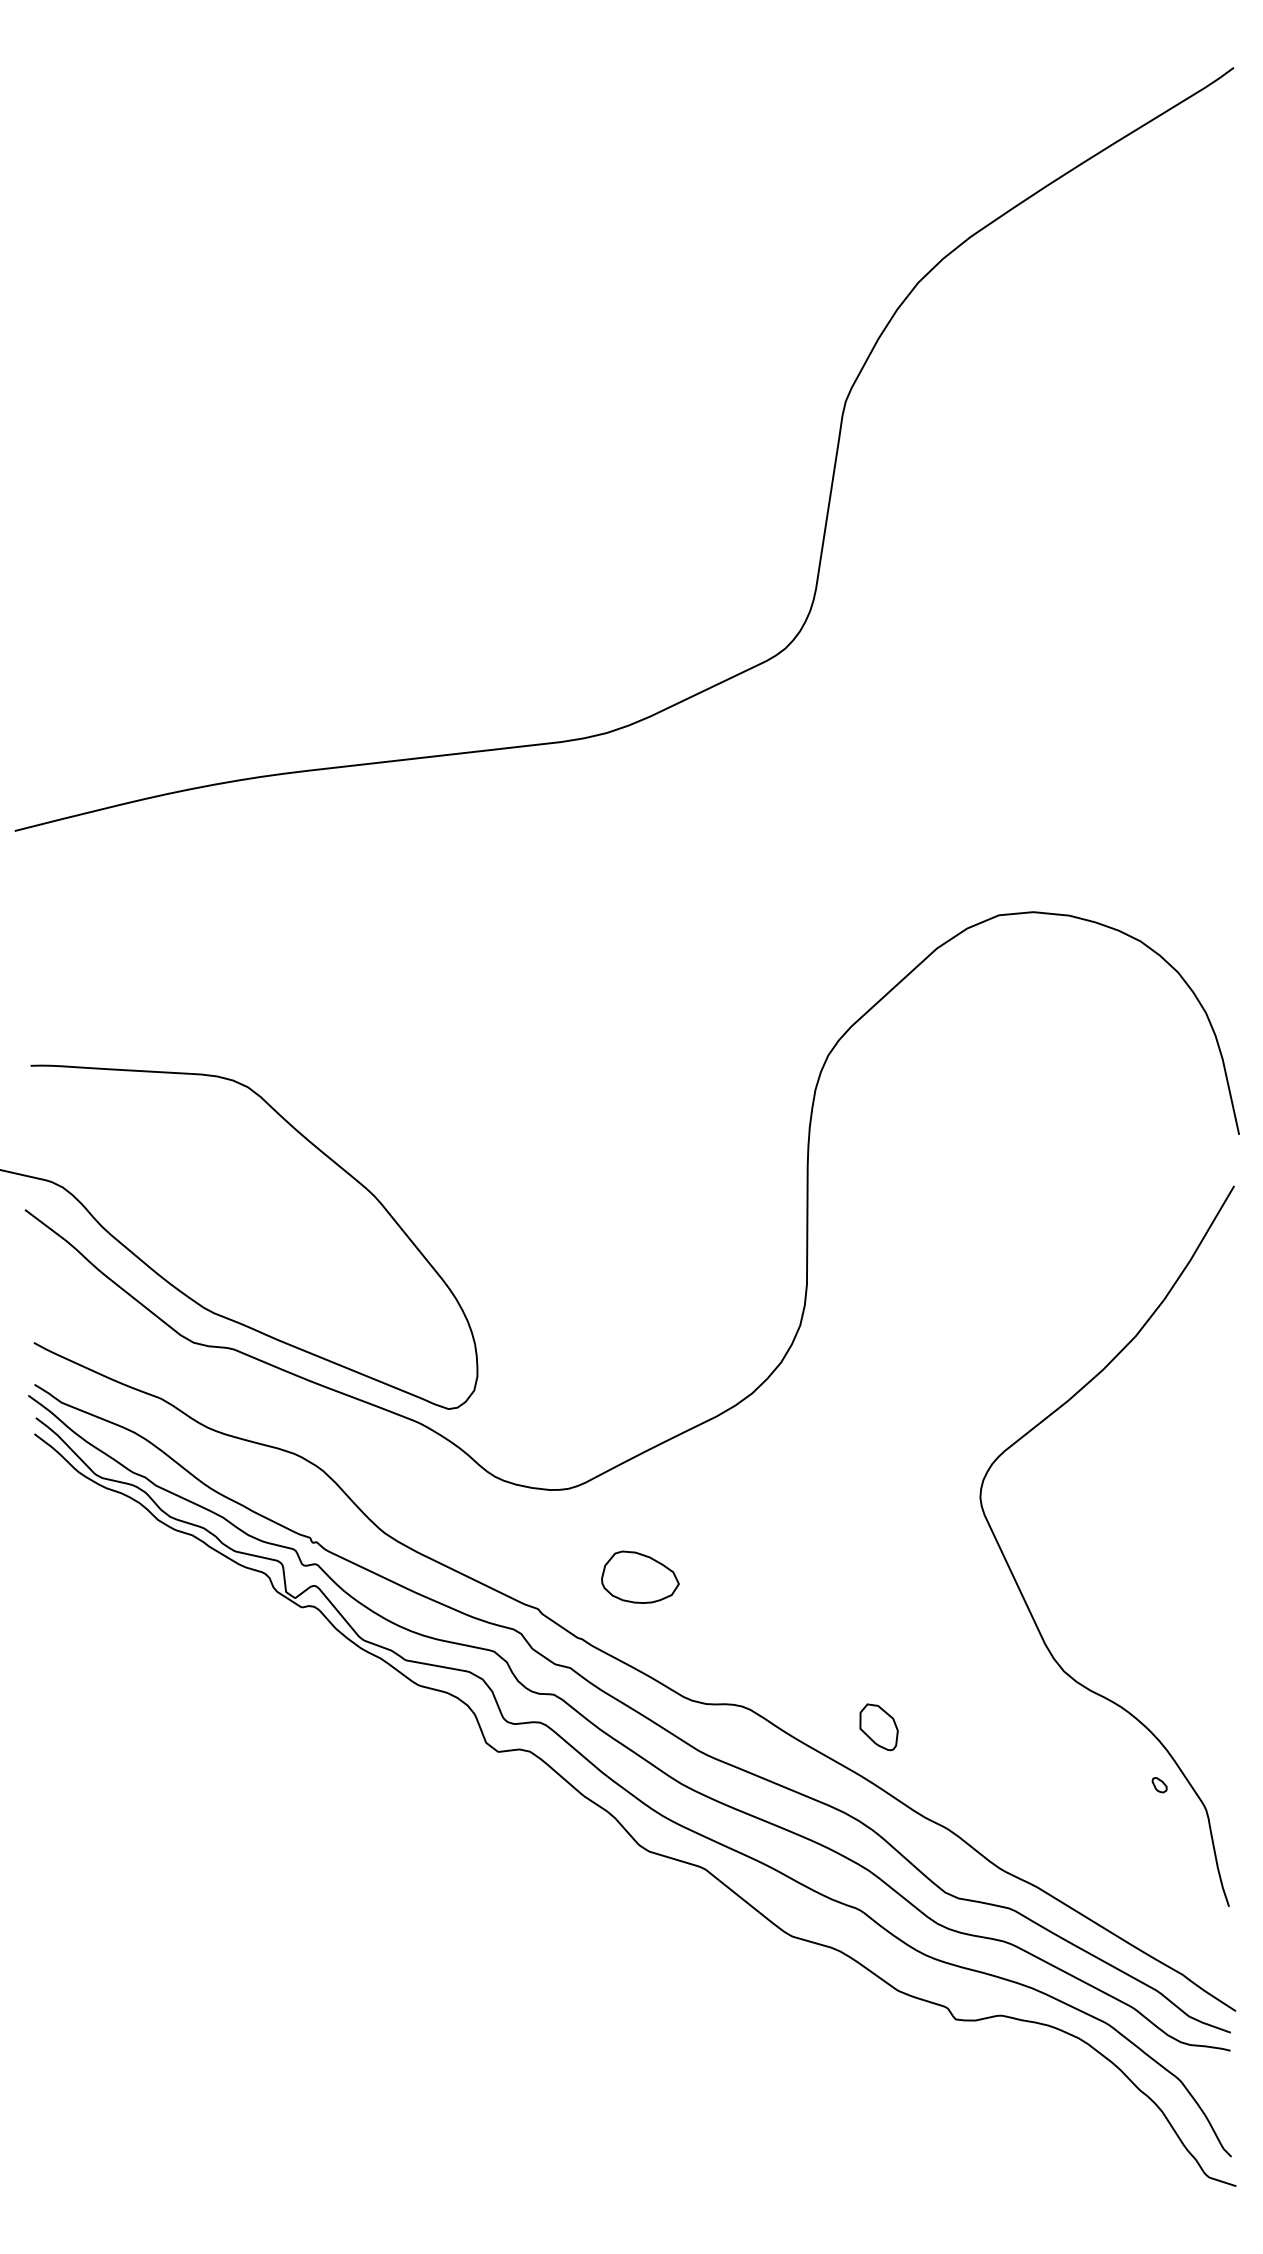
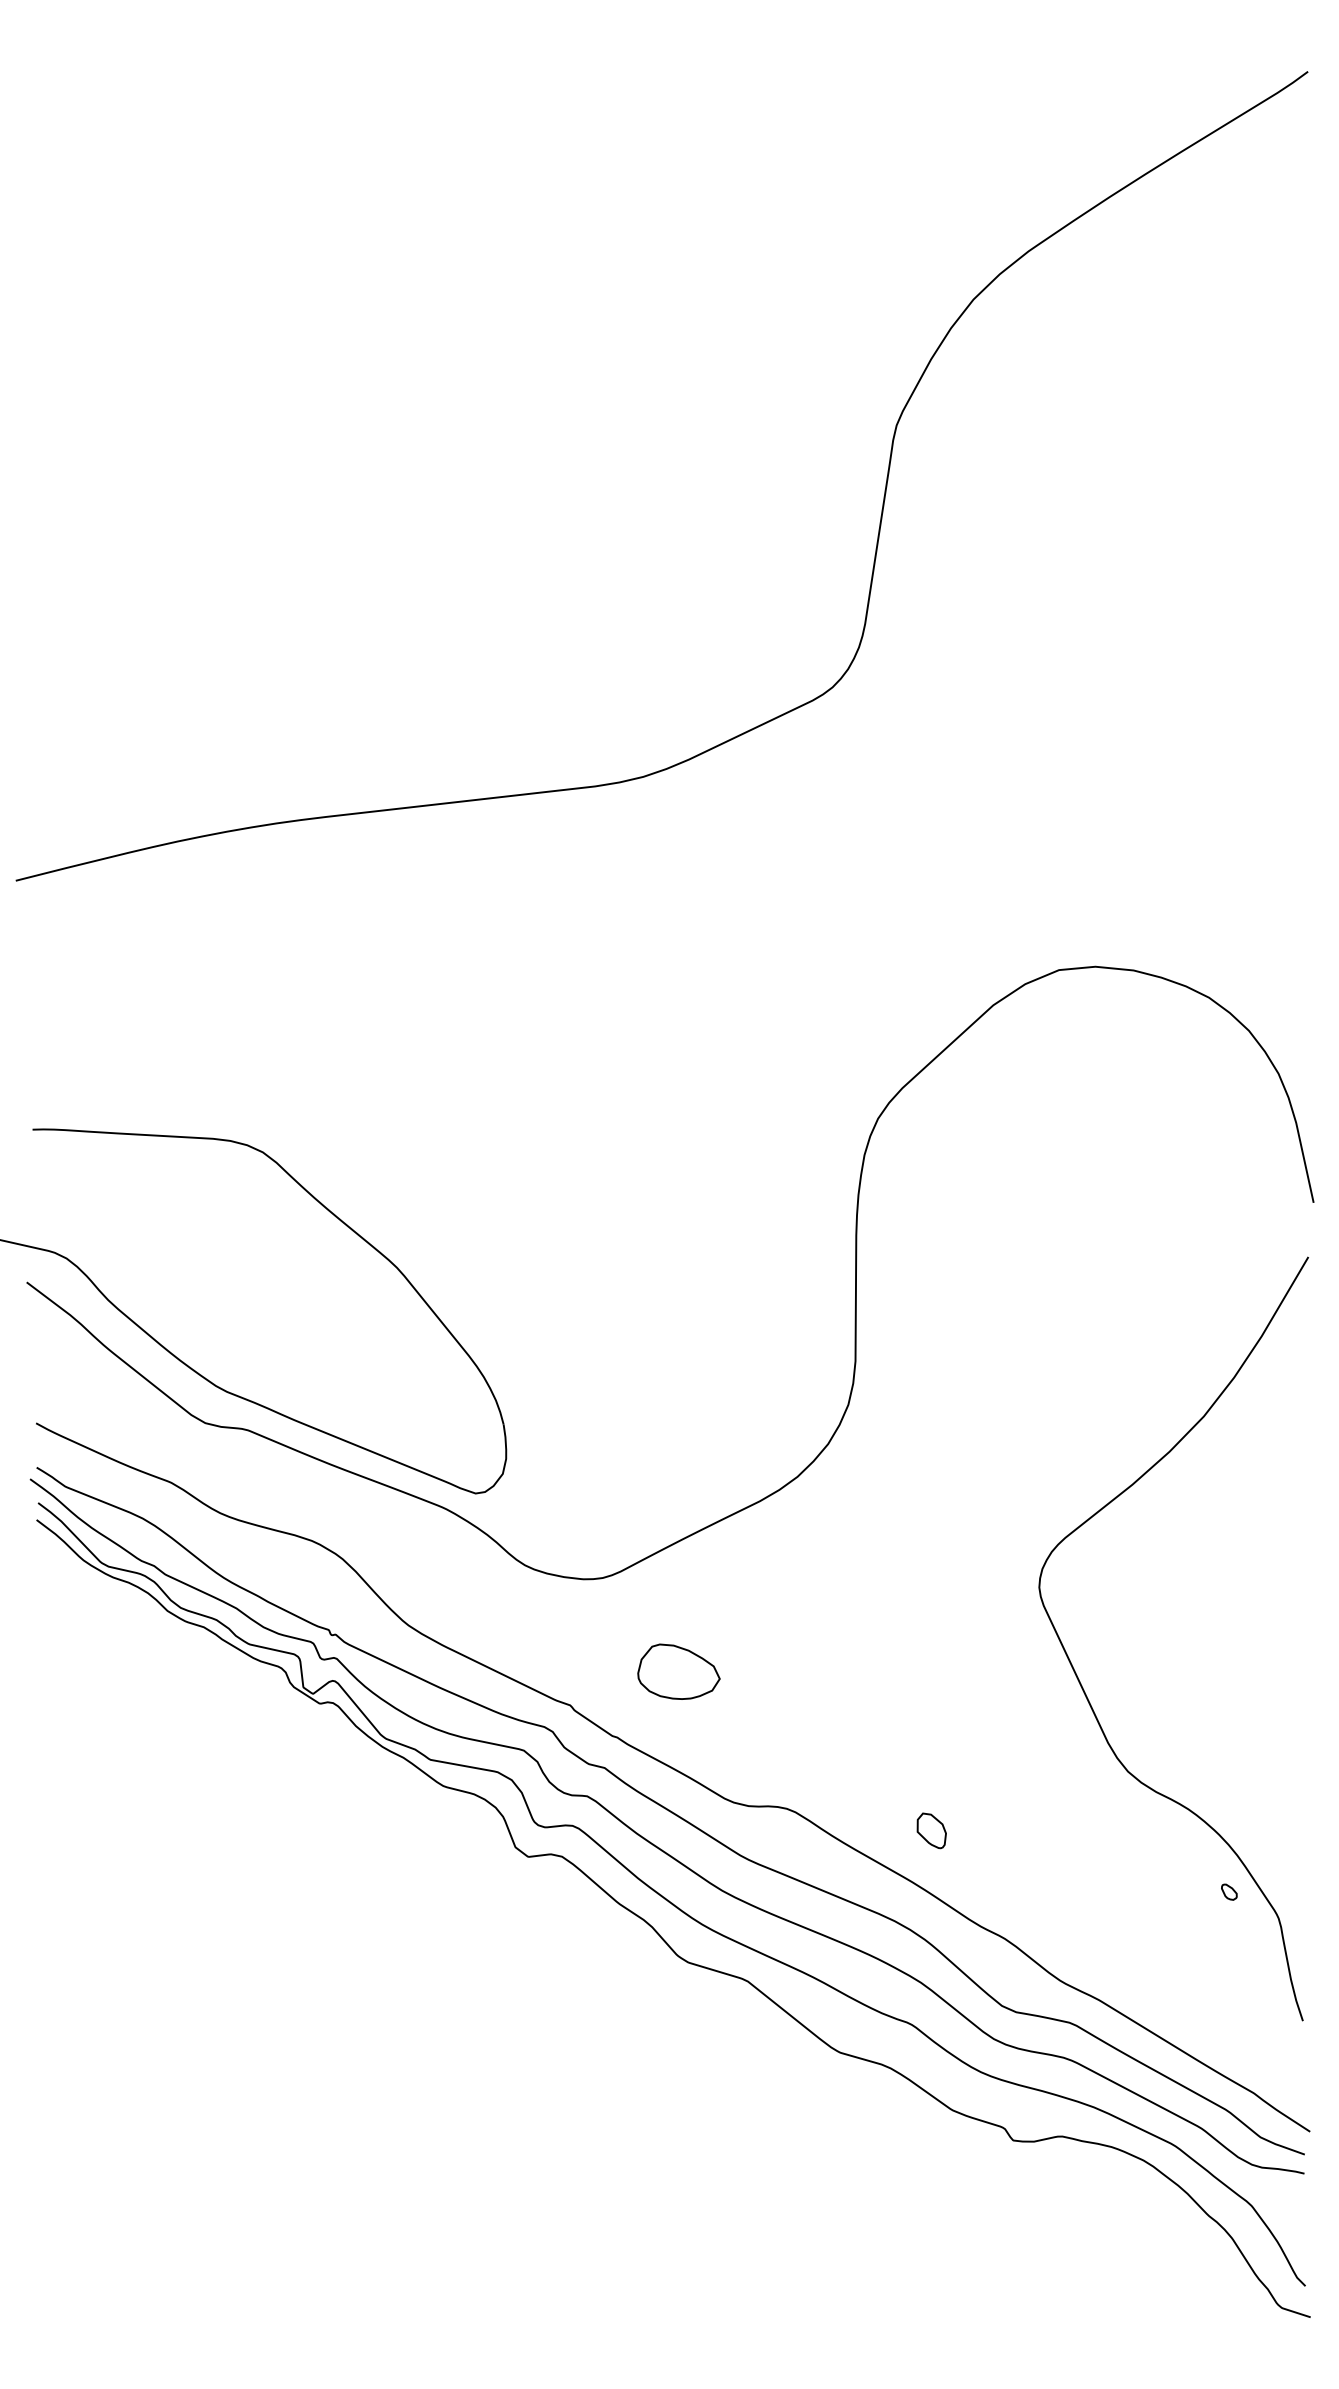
part: (878, 1727) -> (931, 1830), size x0.71

